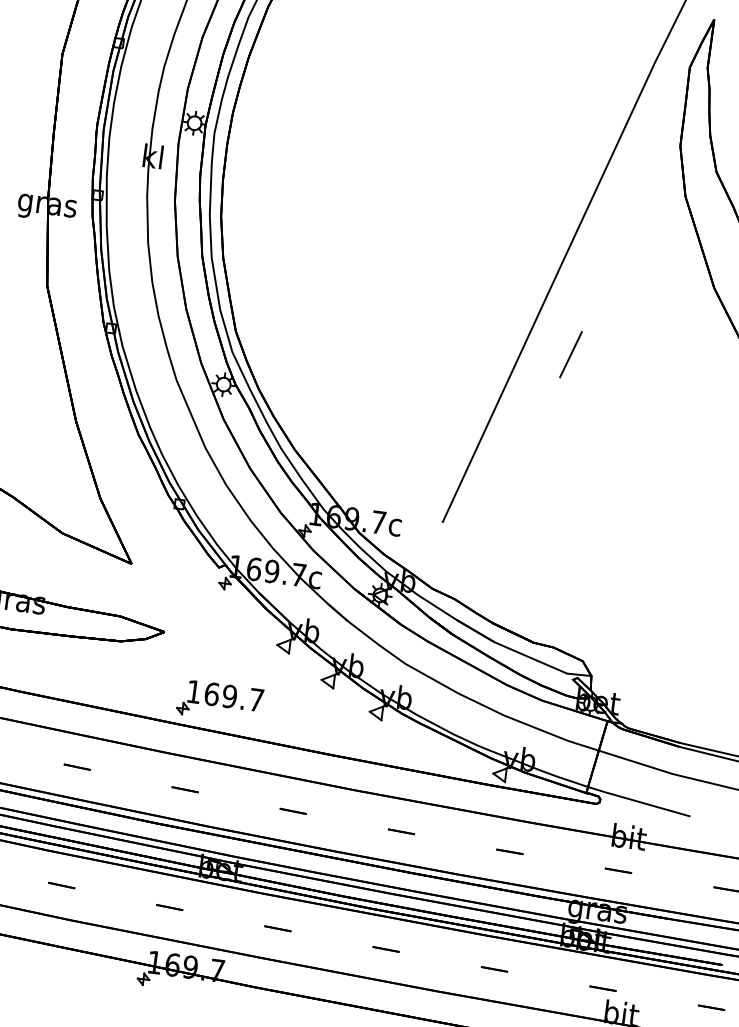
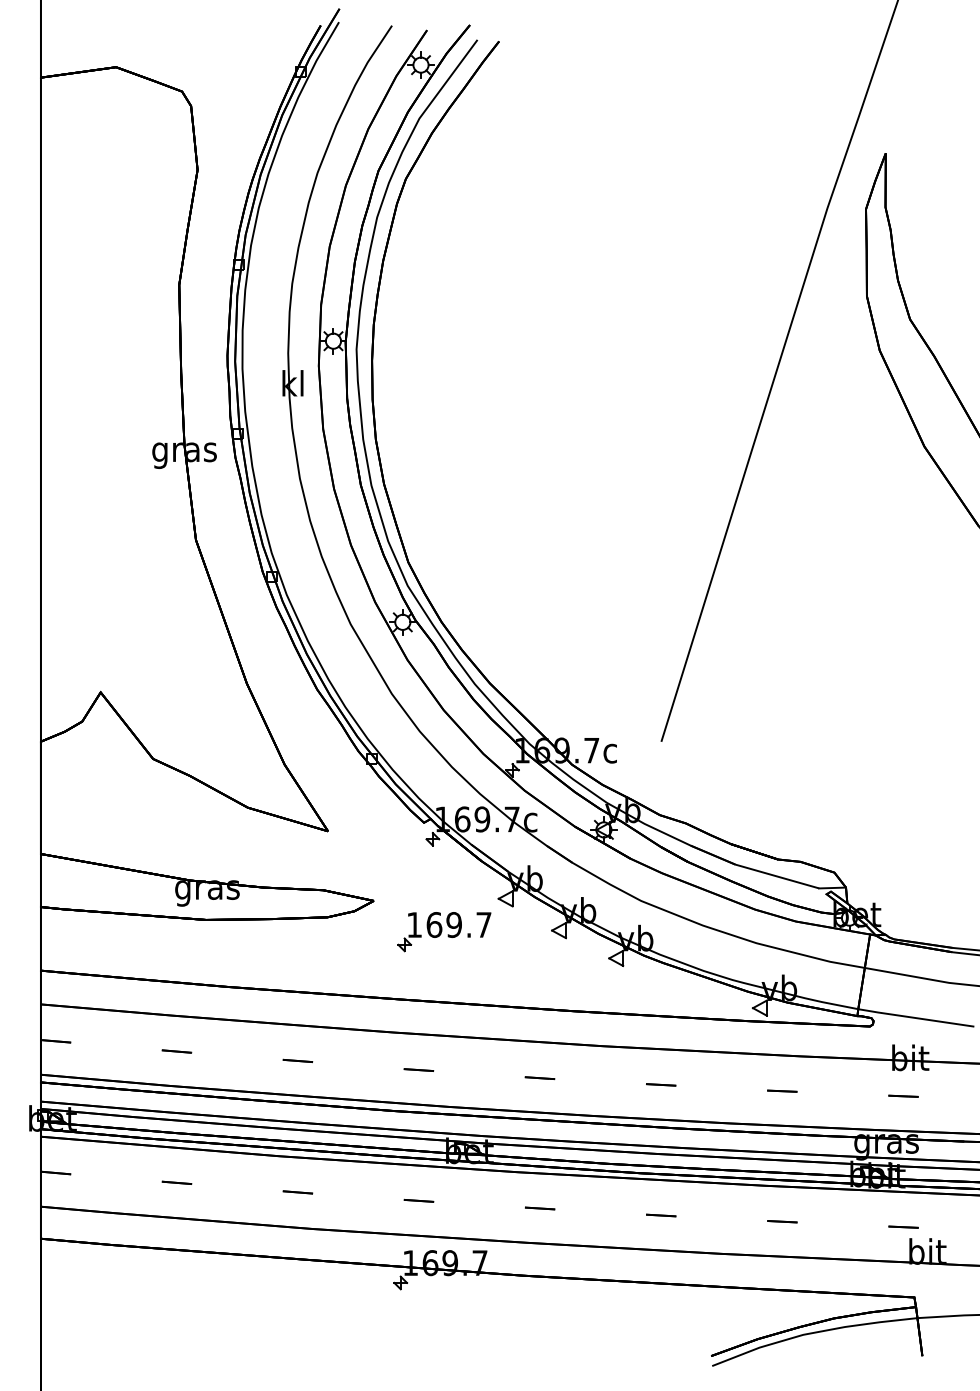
line: (570, 354) -> (777, 539), removed
part: (220, 702) -> (444, 932), moved

